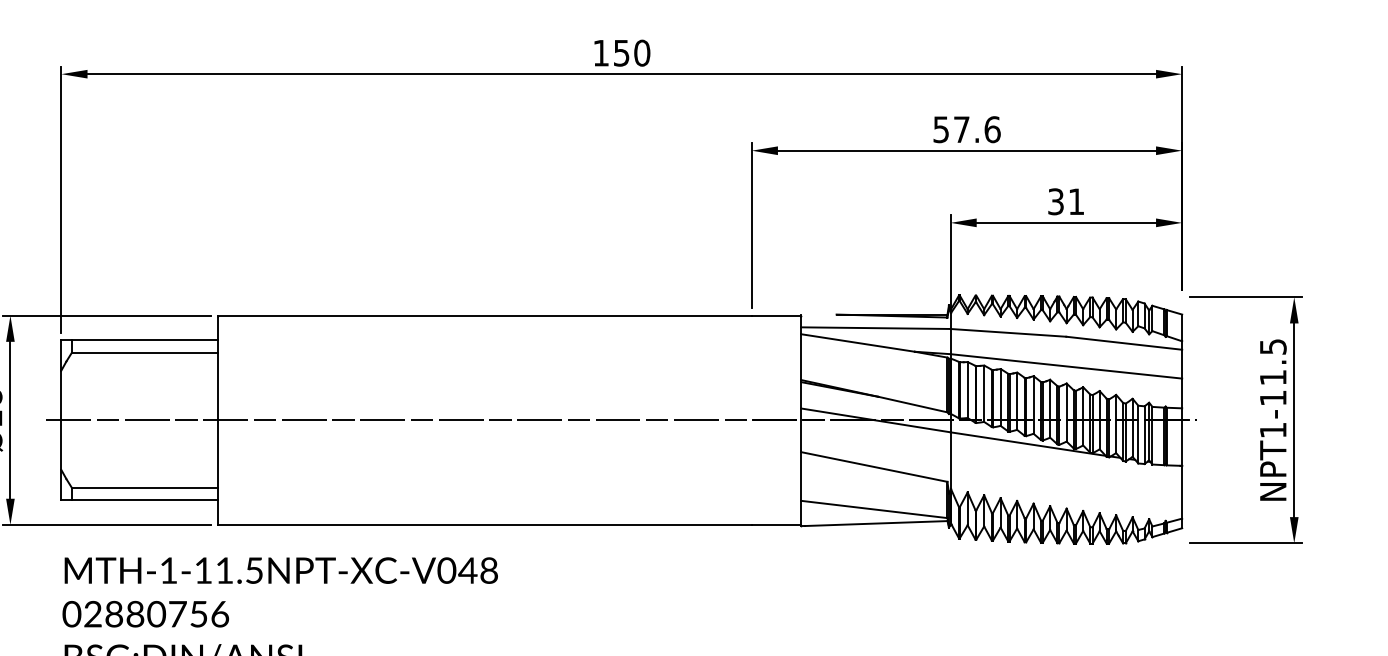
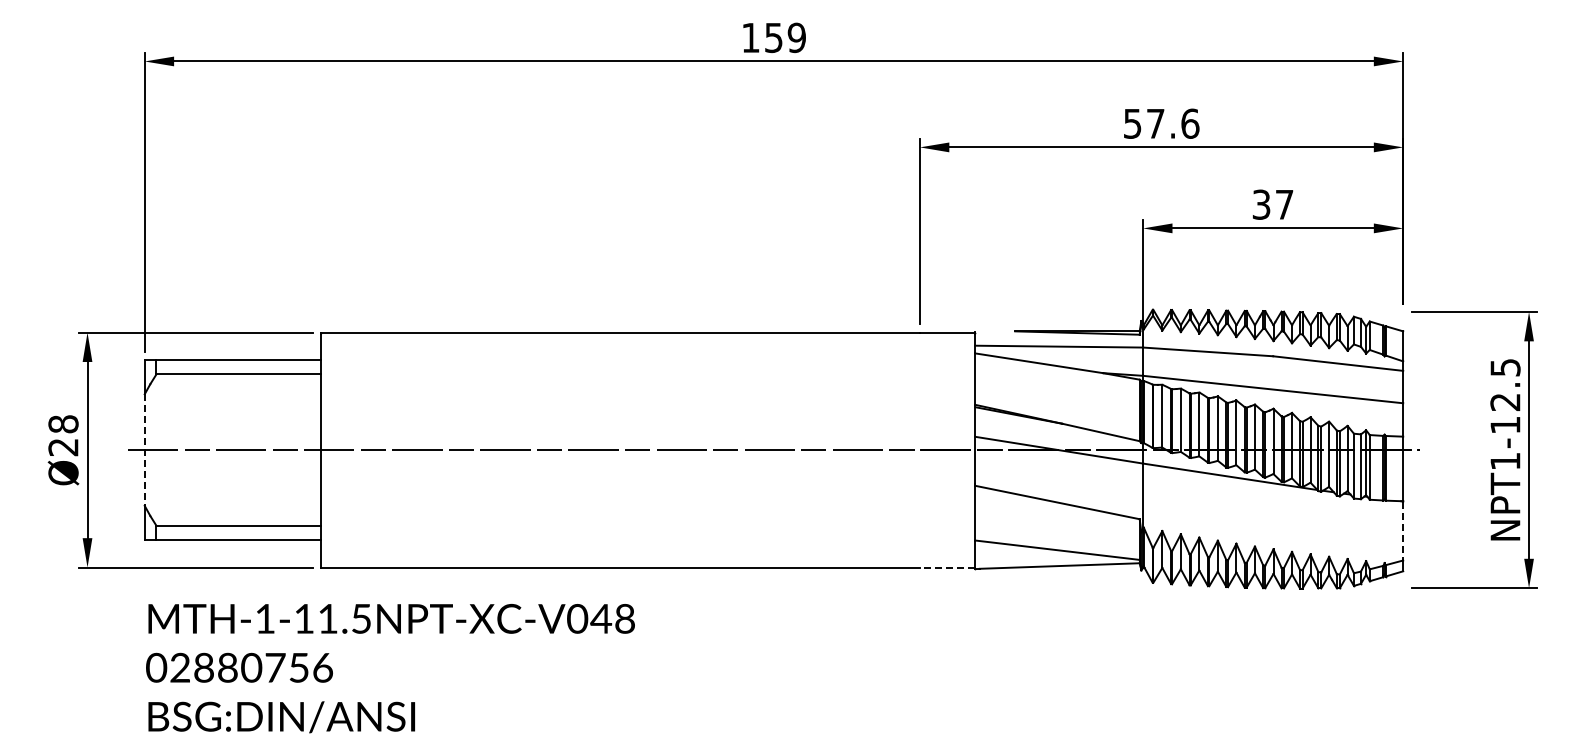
text: (641, 53) -> (796, 38), 150 -> 159
text: (1076, 201) -> (1284, 204), 31 -> 37
text: (1273, 377) -> (1505, 402), NPT1-11.5 -> NPT1-12.5
line: (61, 420) -> (144, 450), solid -> dashed
line: (1182, 492) -> (1403, 531), solid -> dashed
line: (776, 524) -> (947, 567), solid -> dashed

